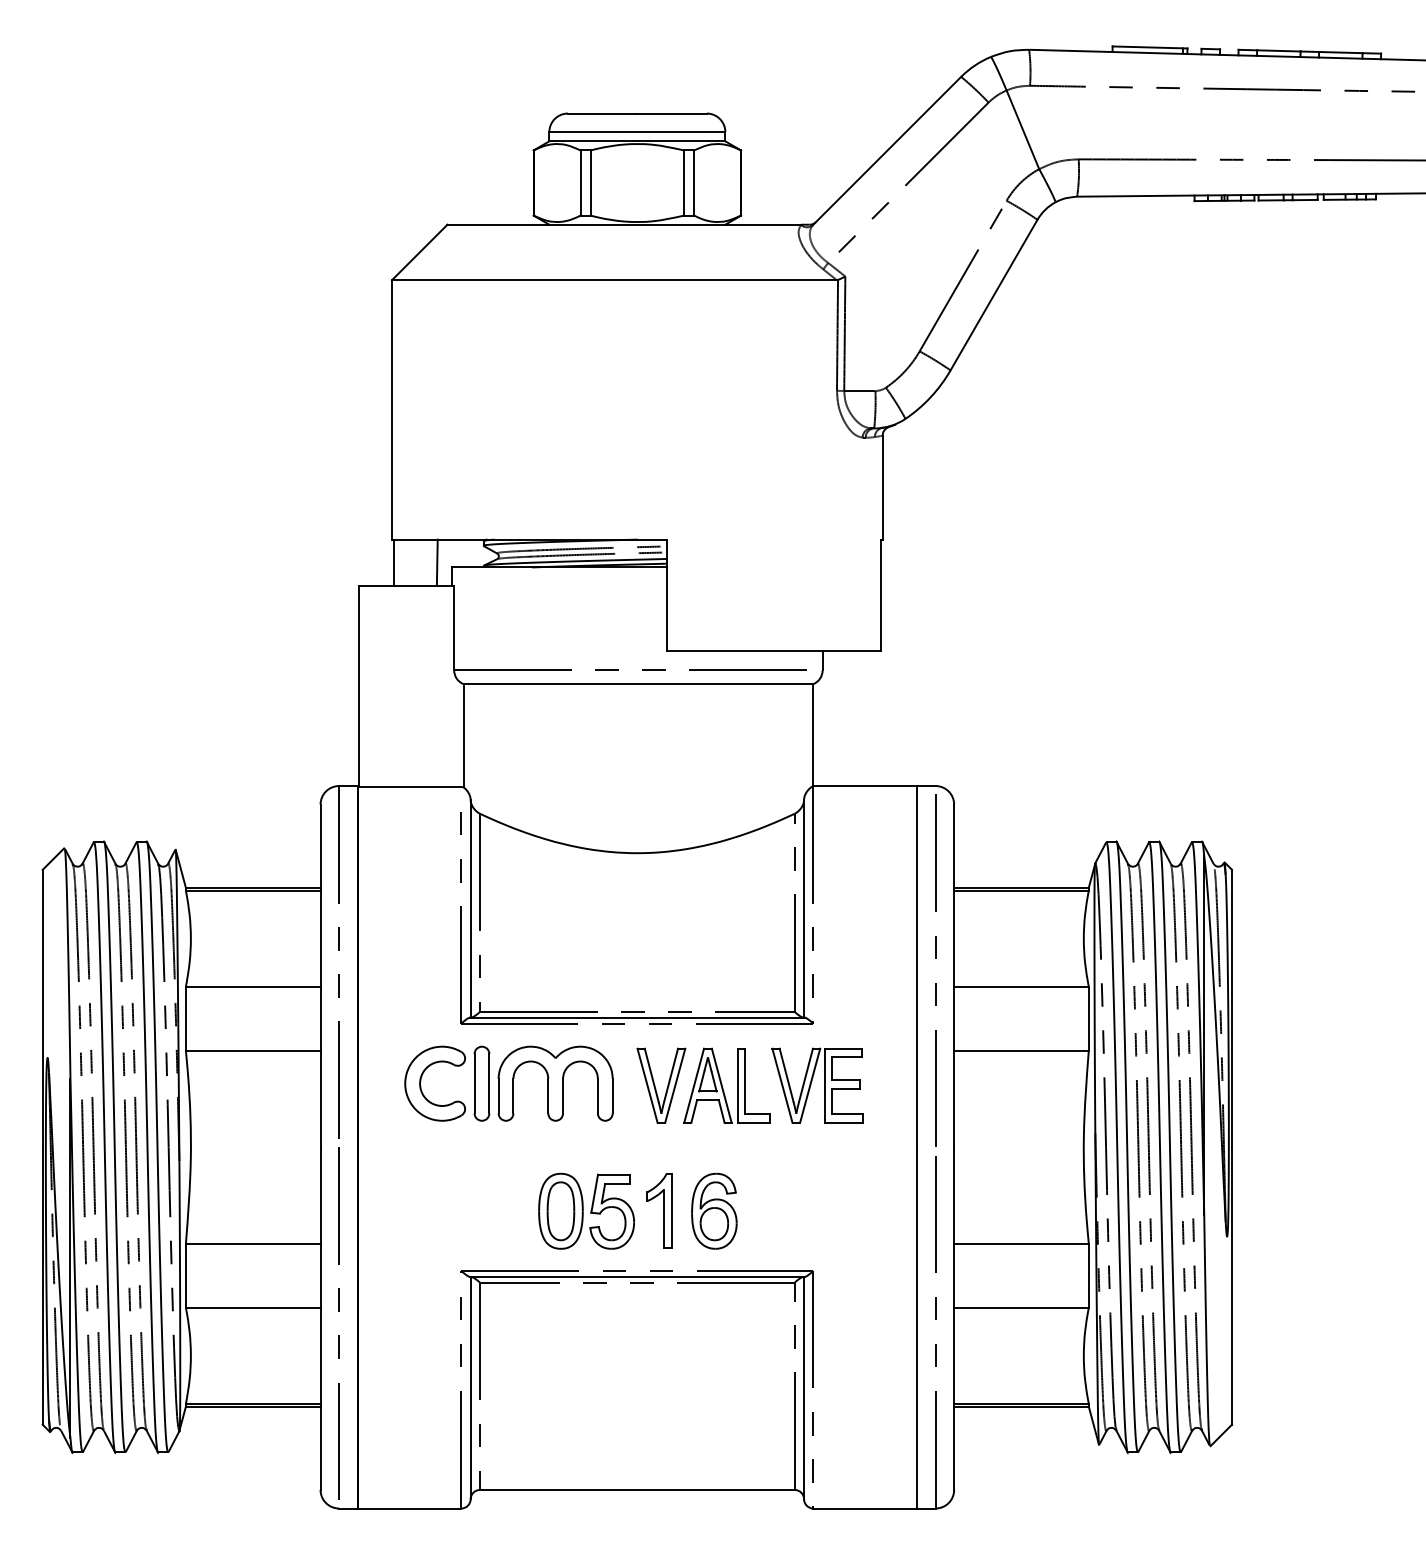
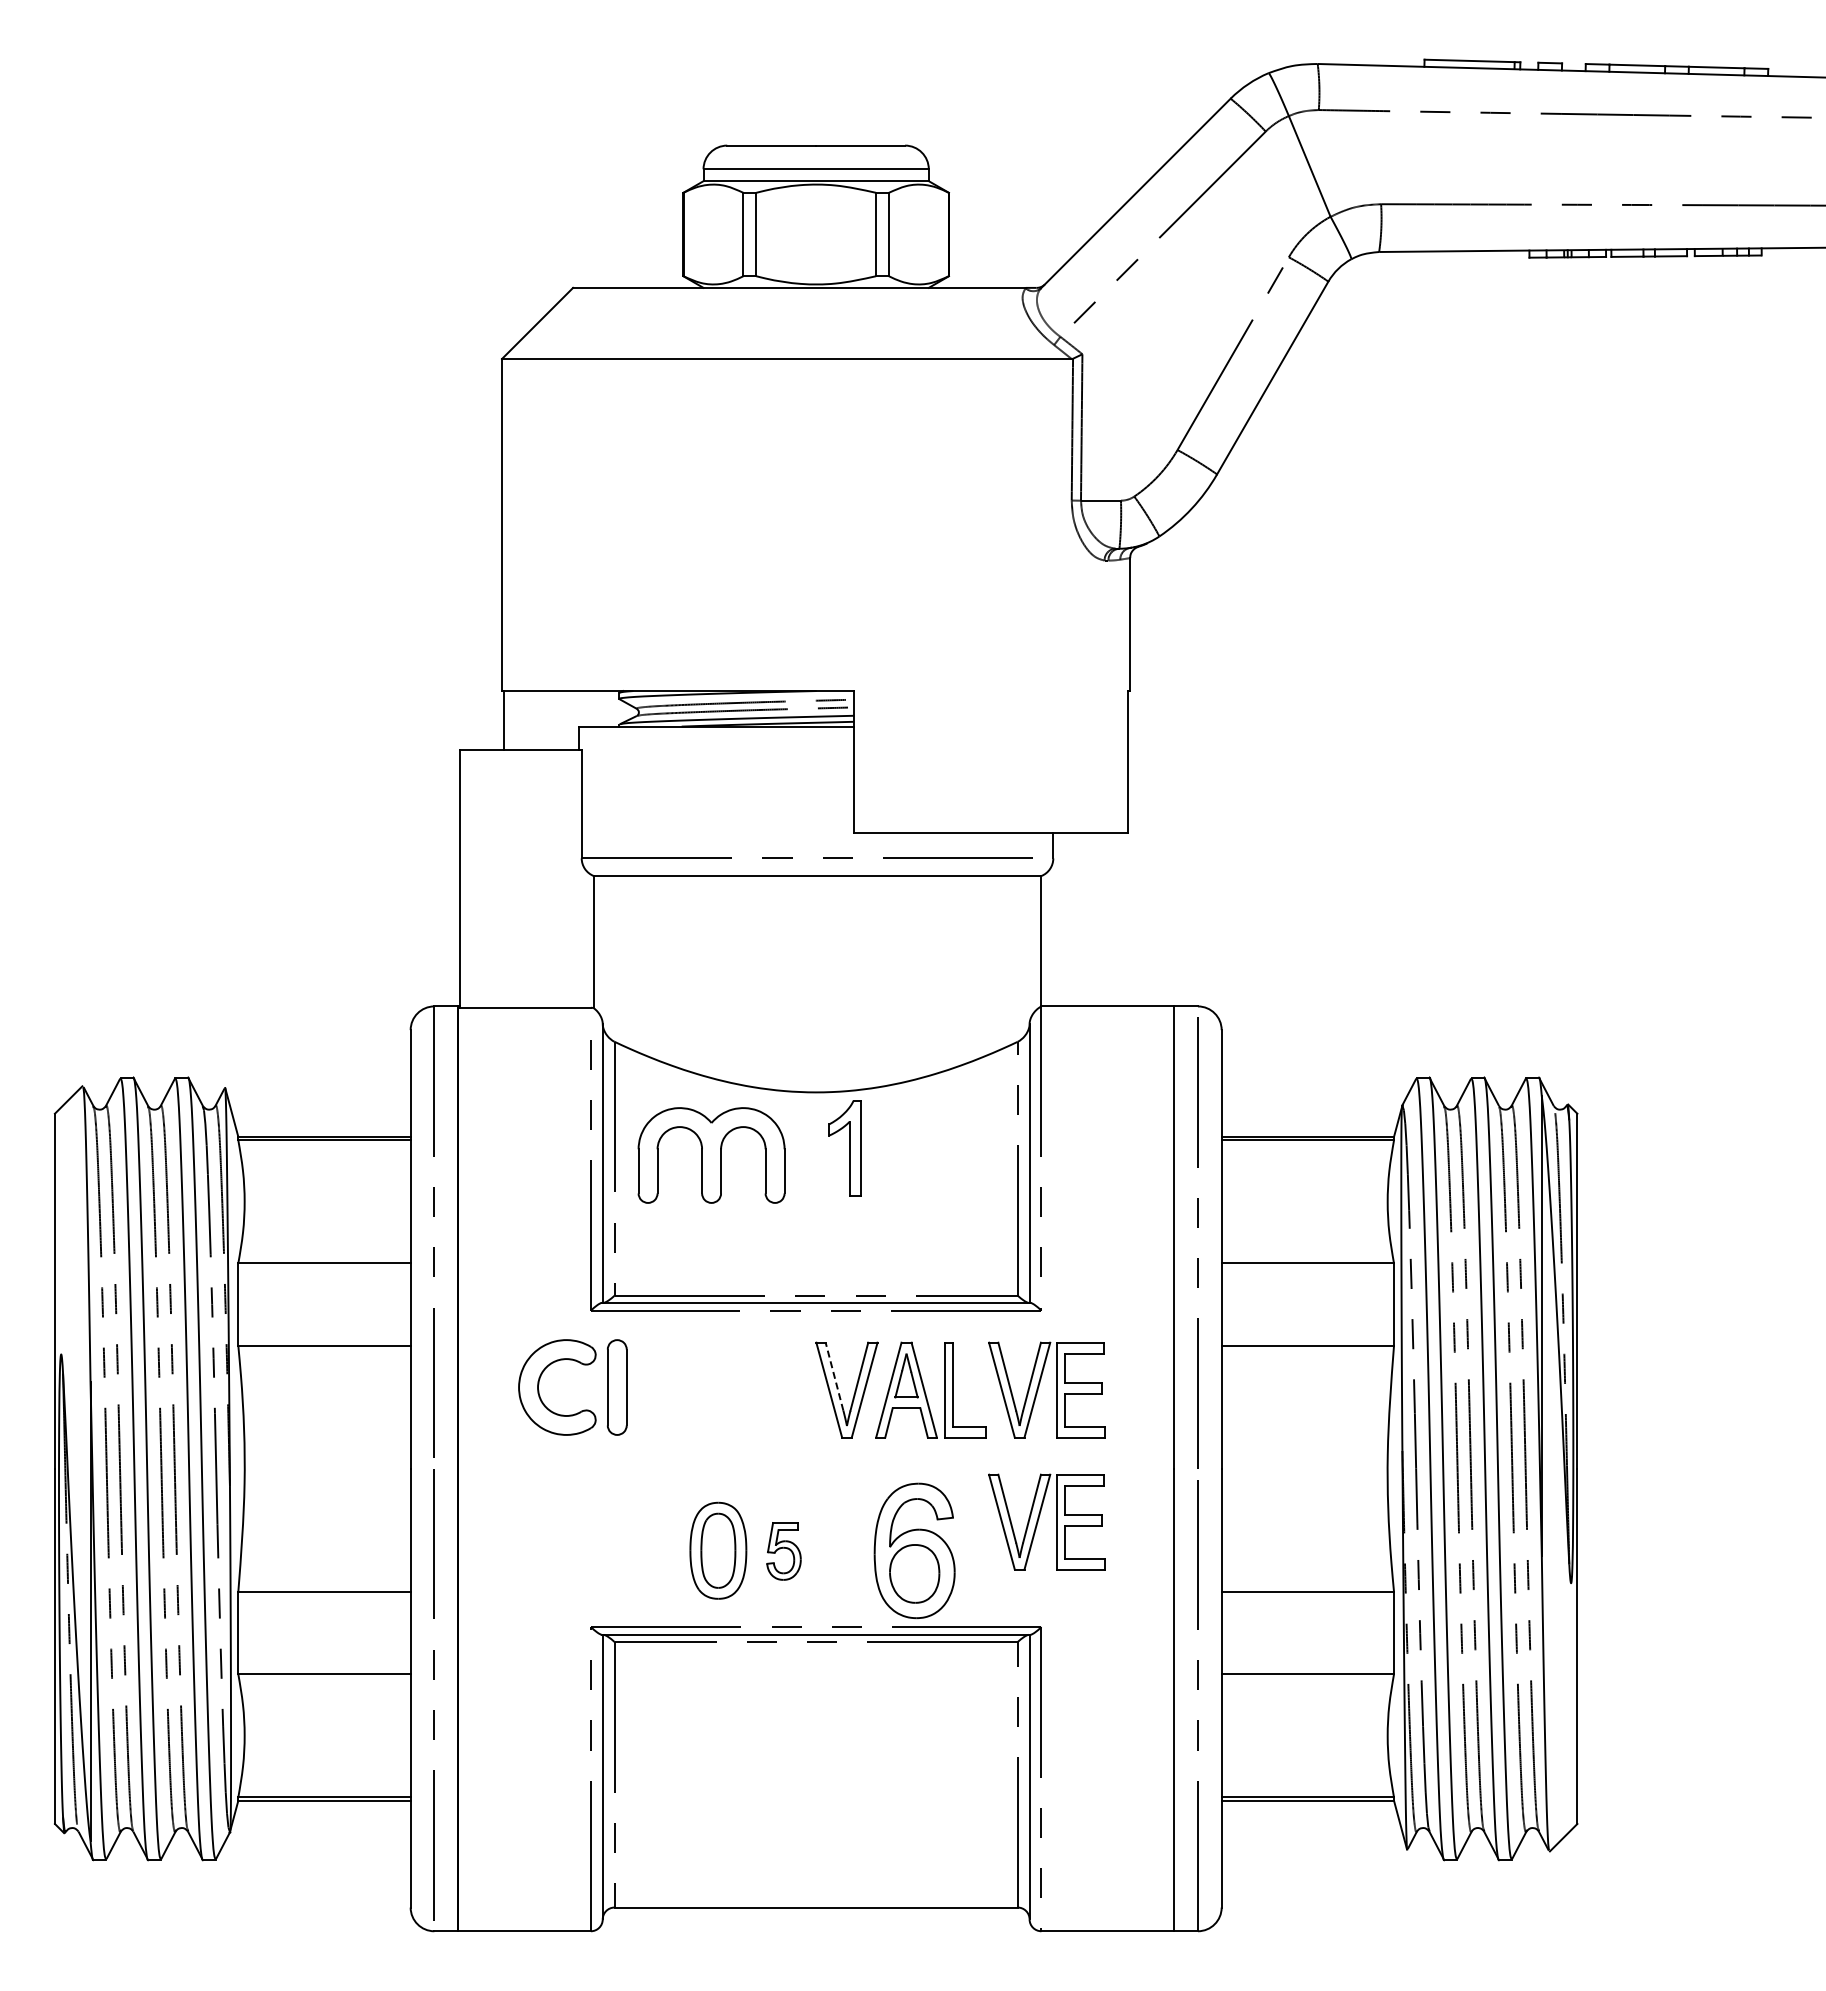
line: (436, 562) -> (559, 720), removed
line: (651, 1075) -> (834, 1376), solid -> dashed
part: (555, 1083) -> (711, 1155), moved
part: (811, 1186) -> (1039, 1518), added
part: (611, 1211) -> (783, 1551), size x0.6
part: (659, 1211) -> (844, 1148), moved
part: (714, 1211) -> (914, 1550), size x1.4

